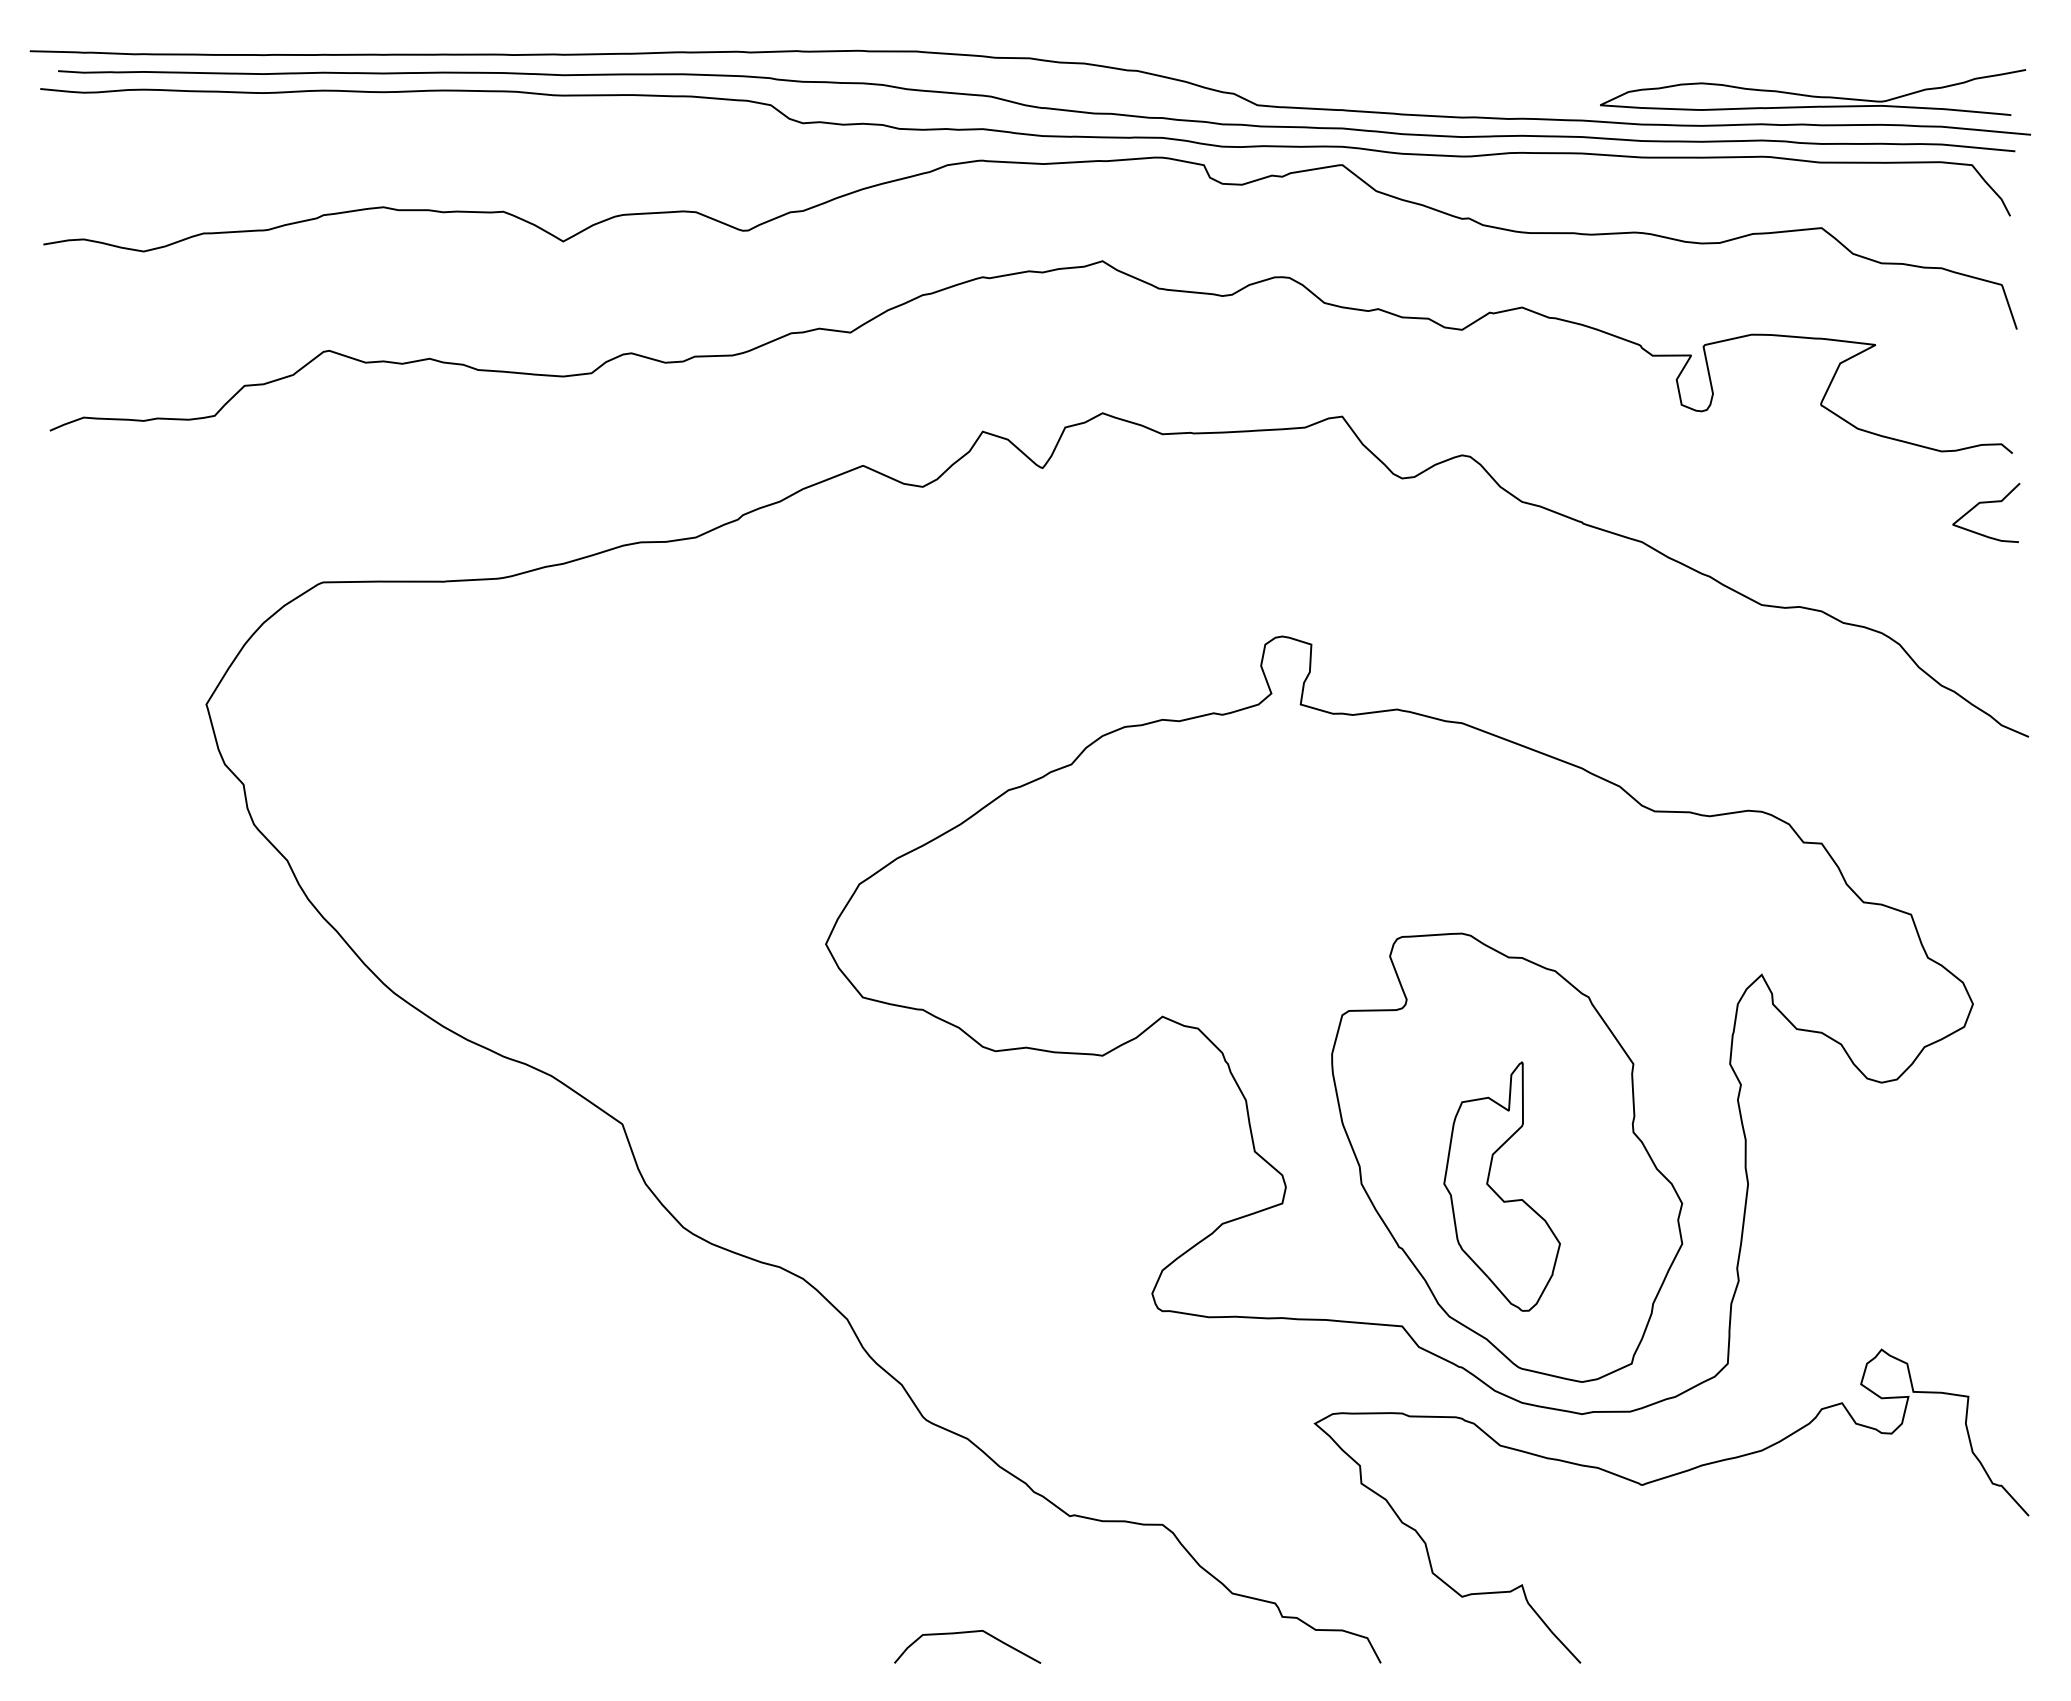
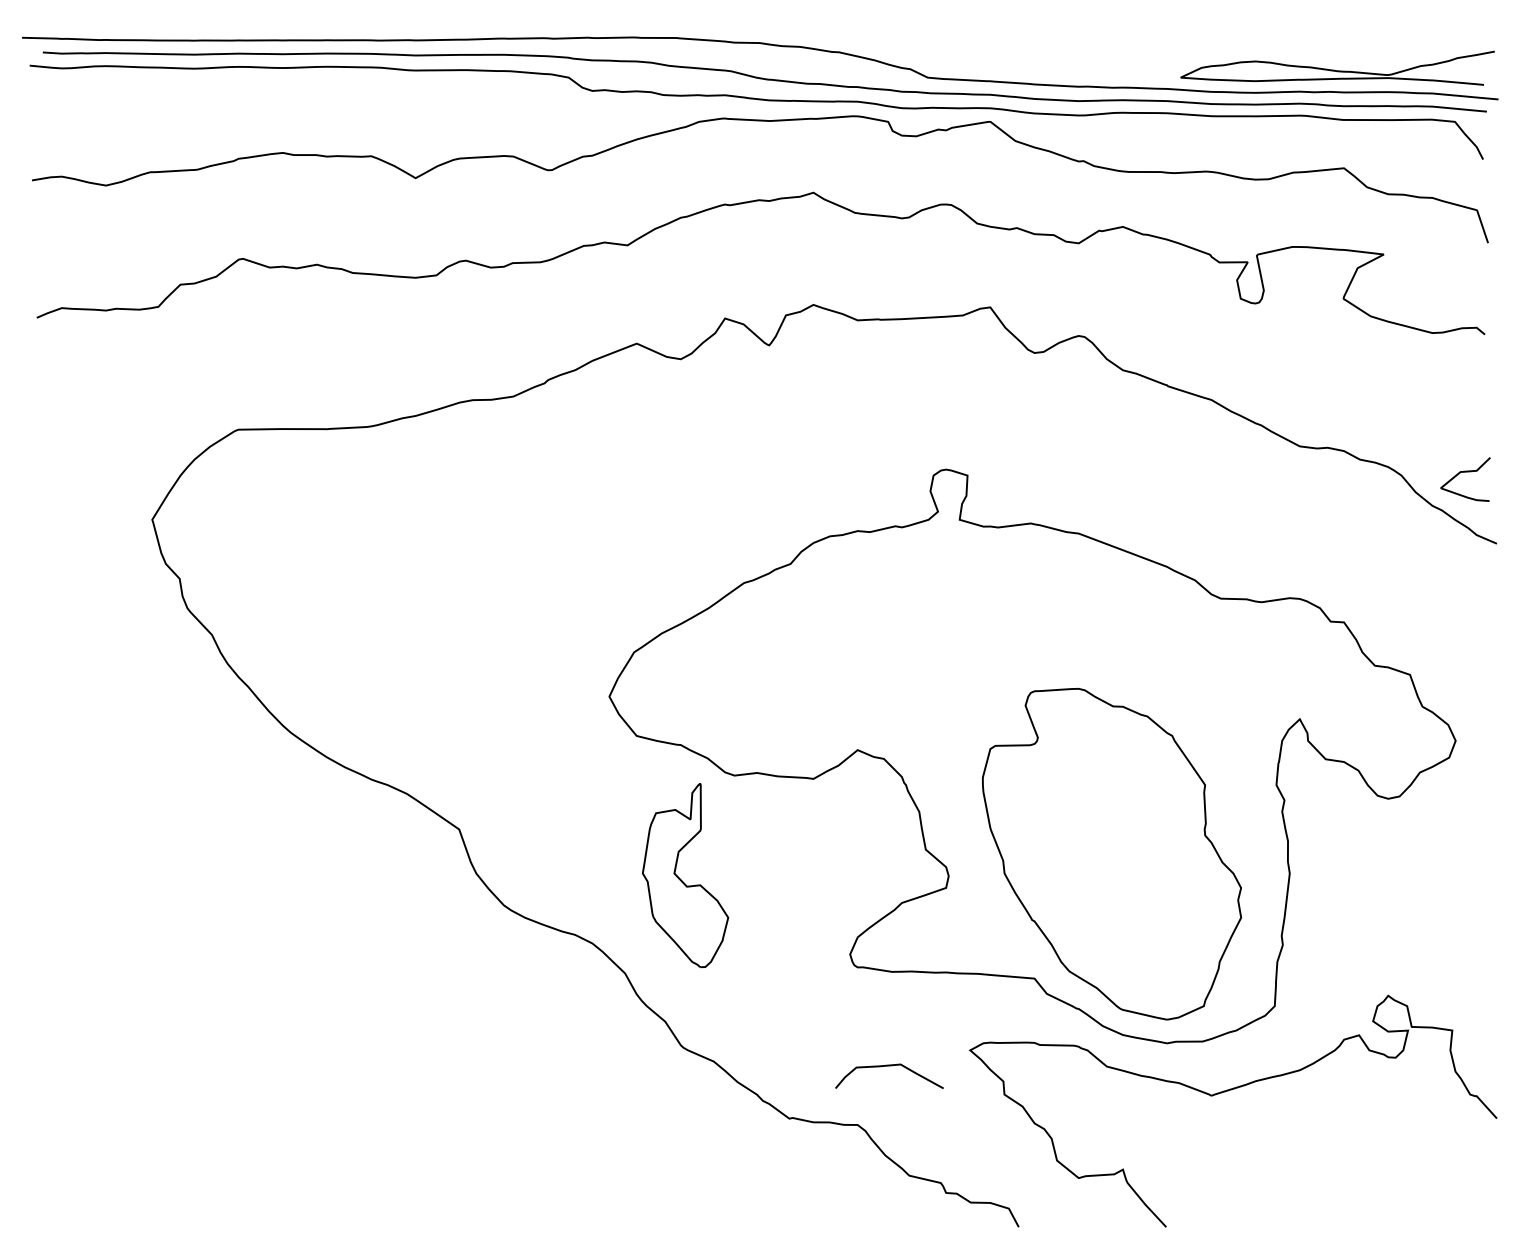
curve: (1986, 503) -> (1465, 472), moved
part: (1495, 1191) -> (680, 879), moved
curve: (966, 1633) -> (888, 1066), moved

